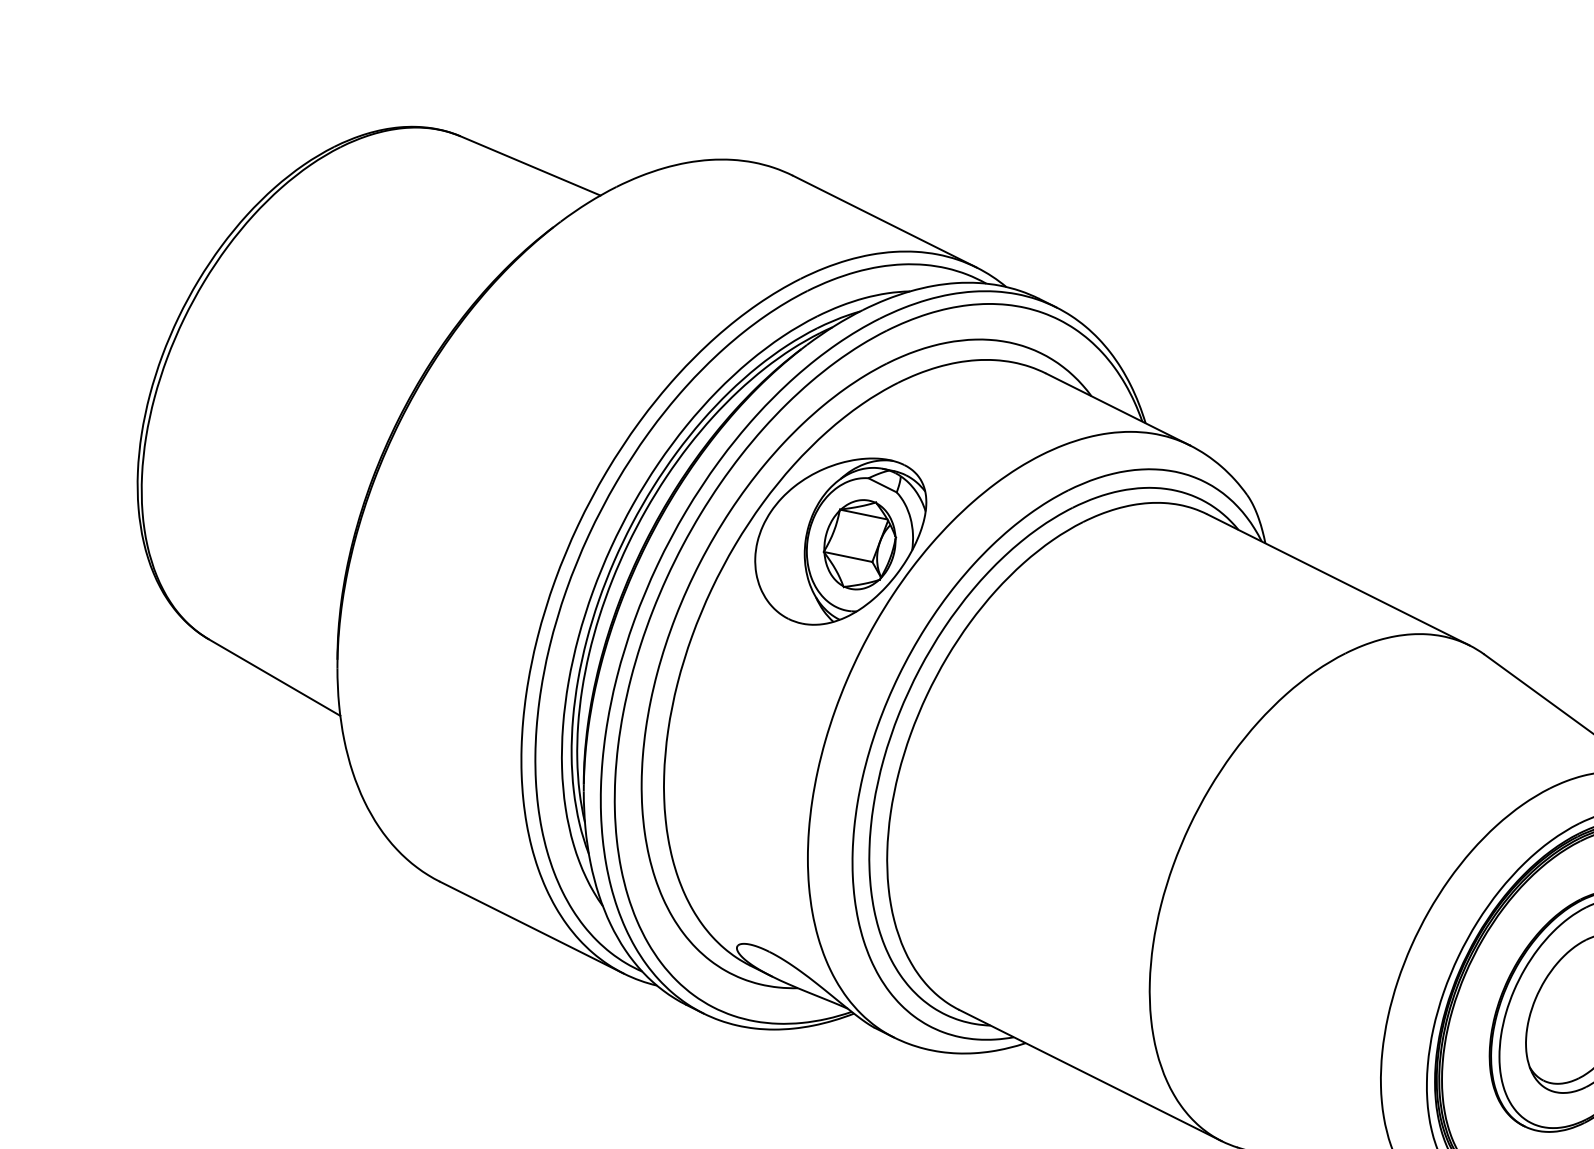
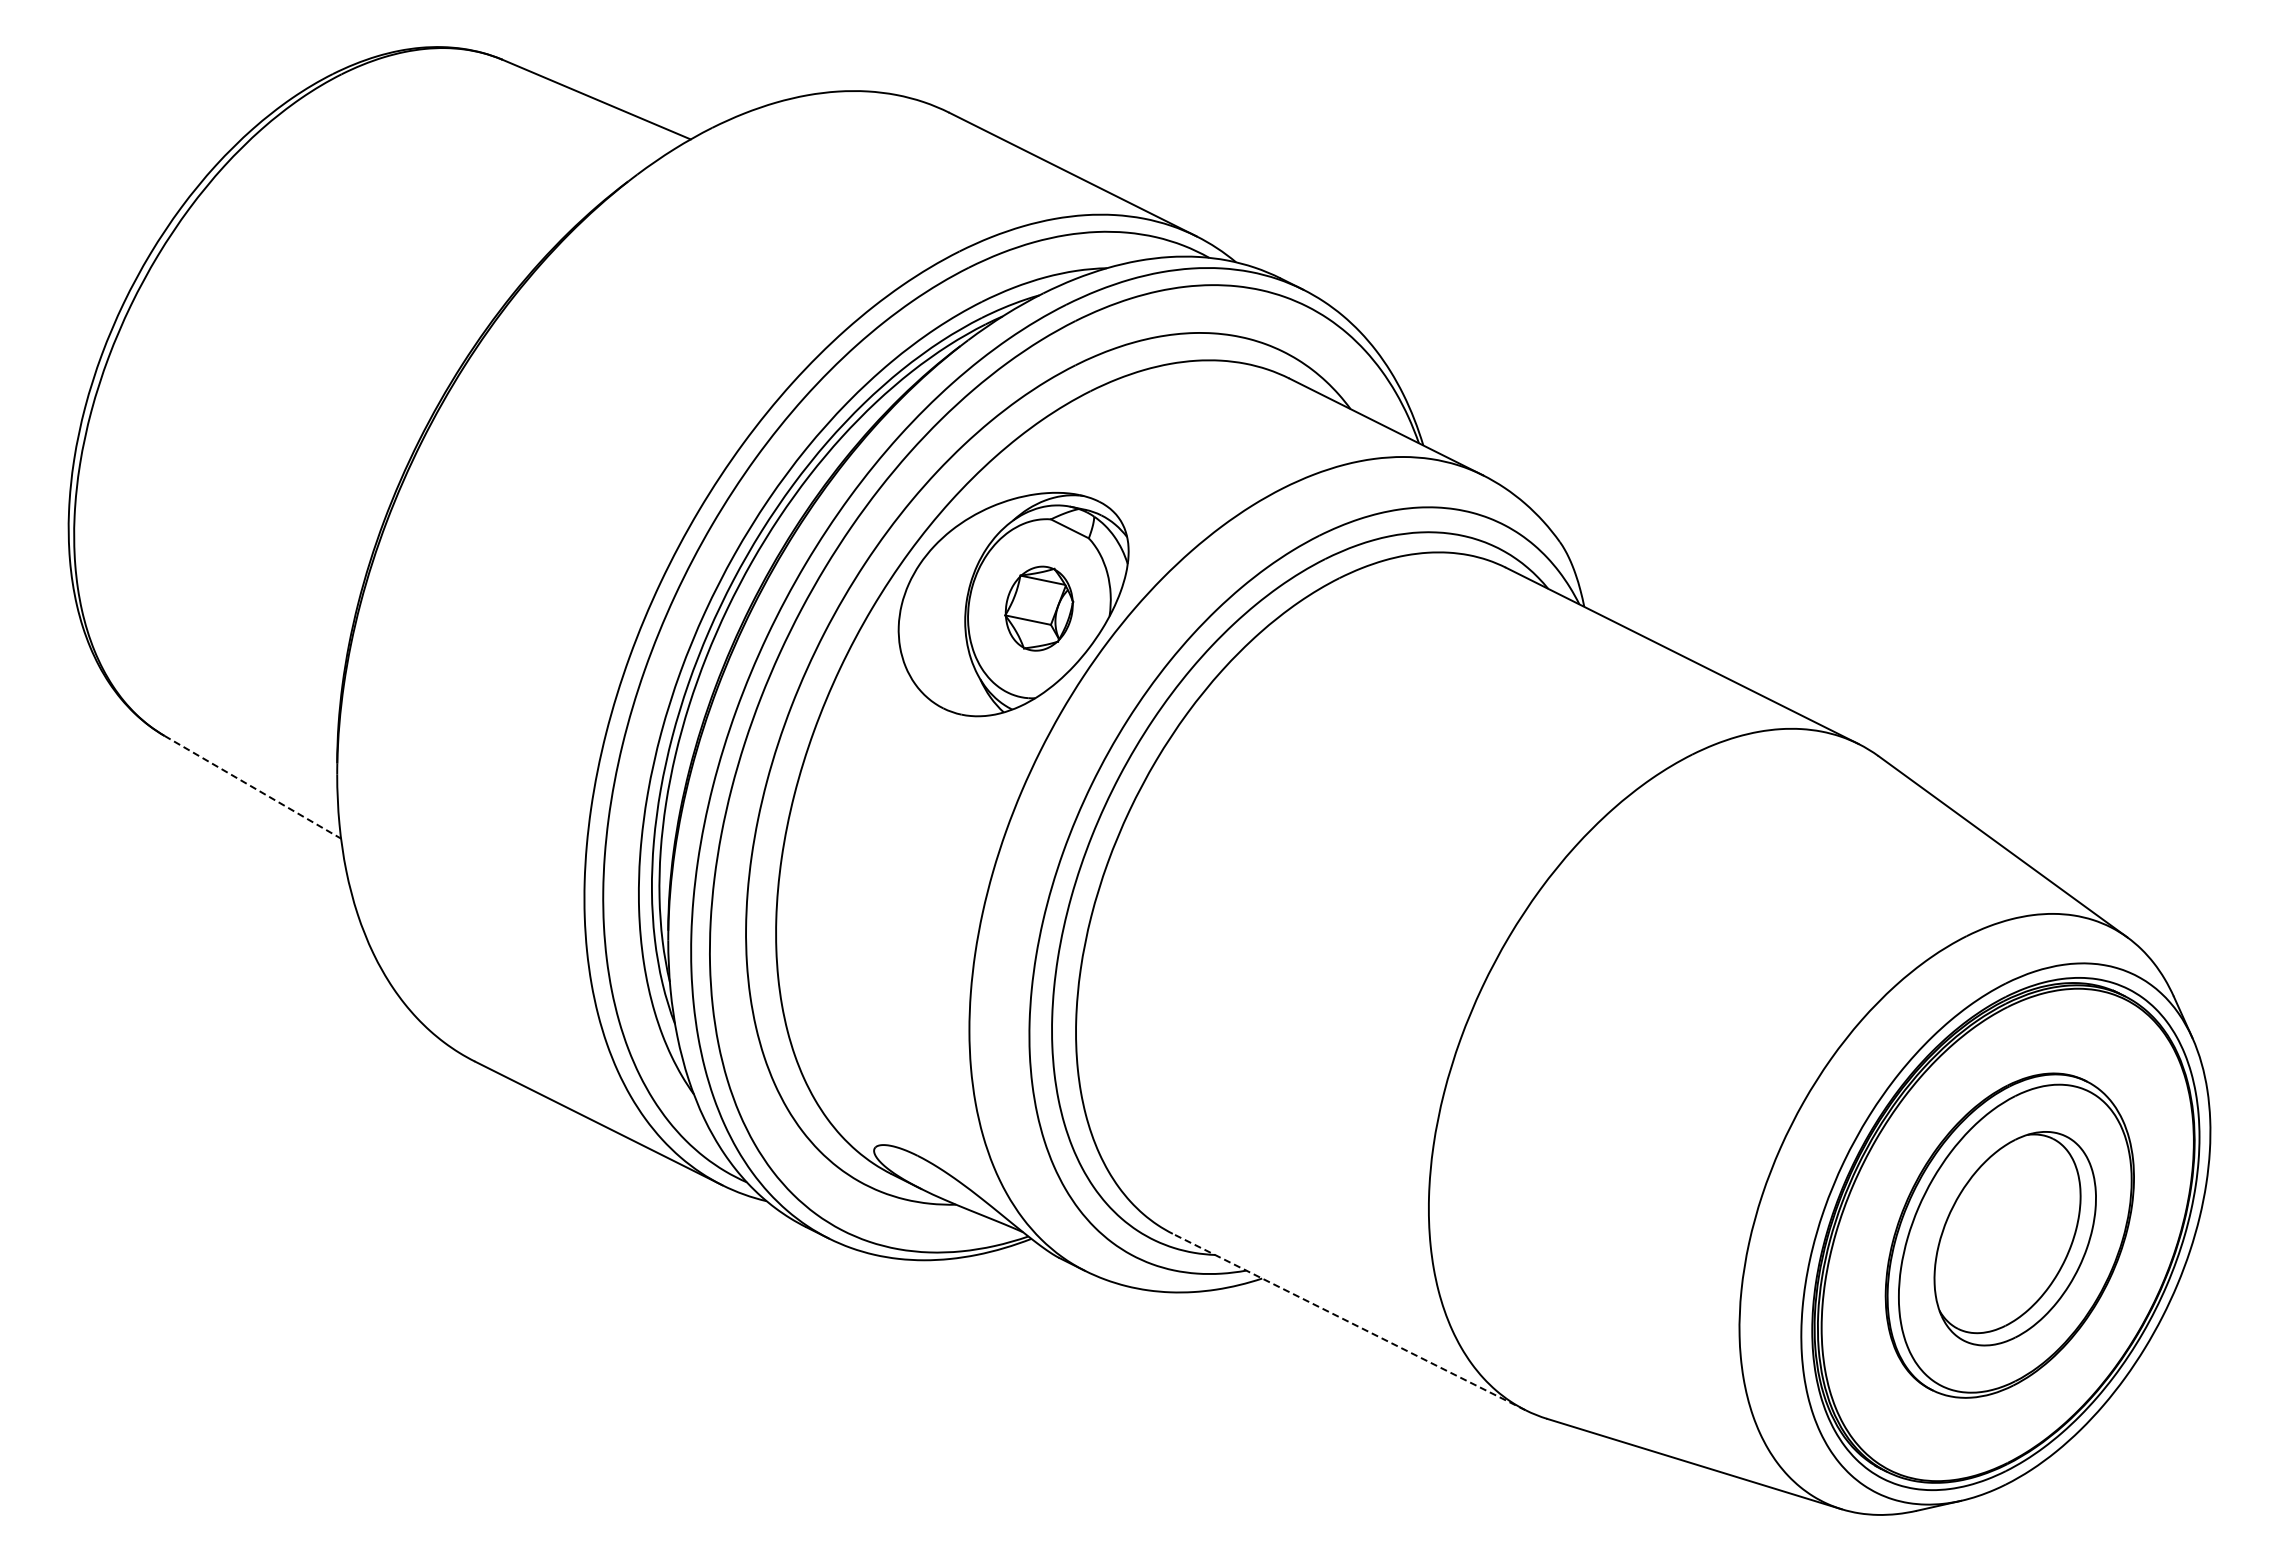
part: (859, 544) -> (1038, 608), size x0.7
line: (275, 677) -> (253, 787), solid -> dashed
line: (1089, 1075) -> (1348, 1321), solid -> dashed

